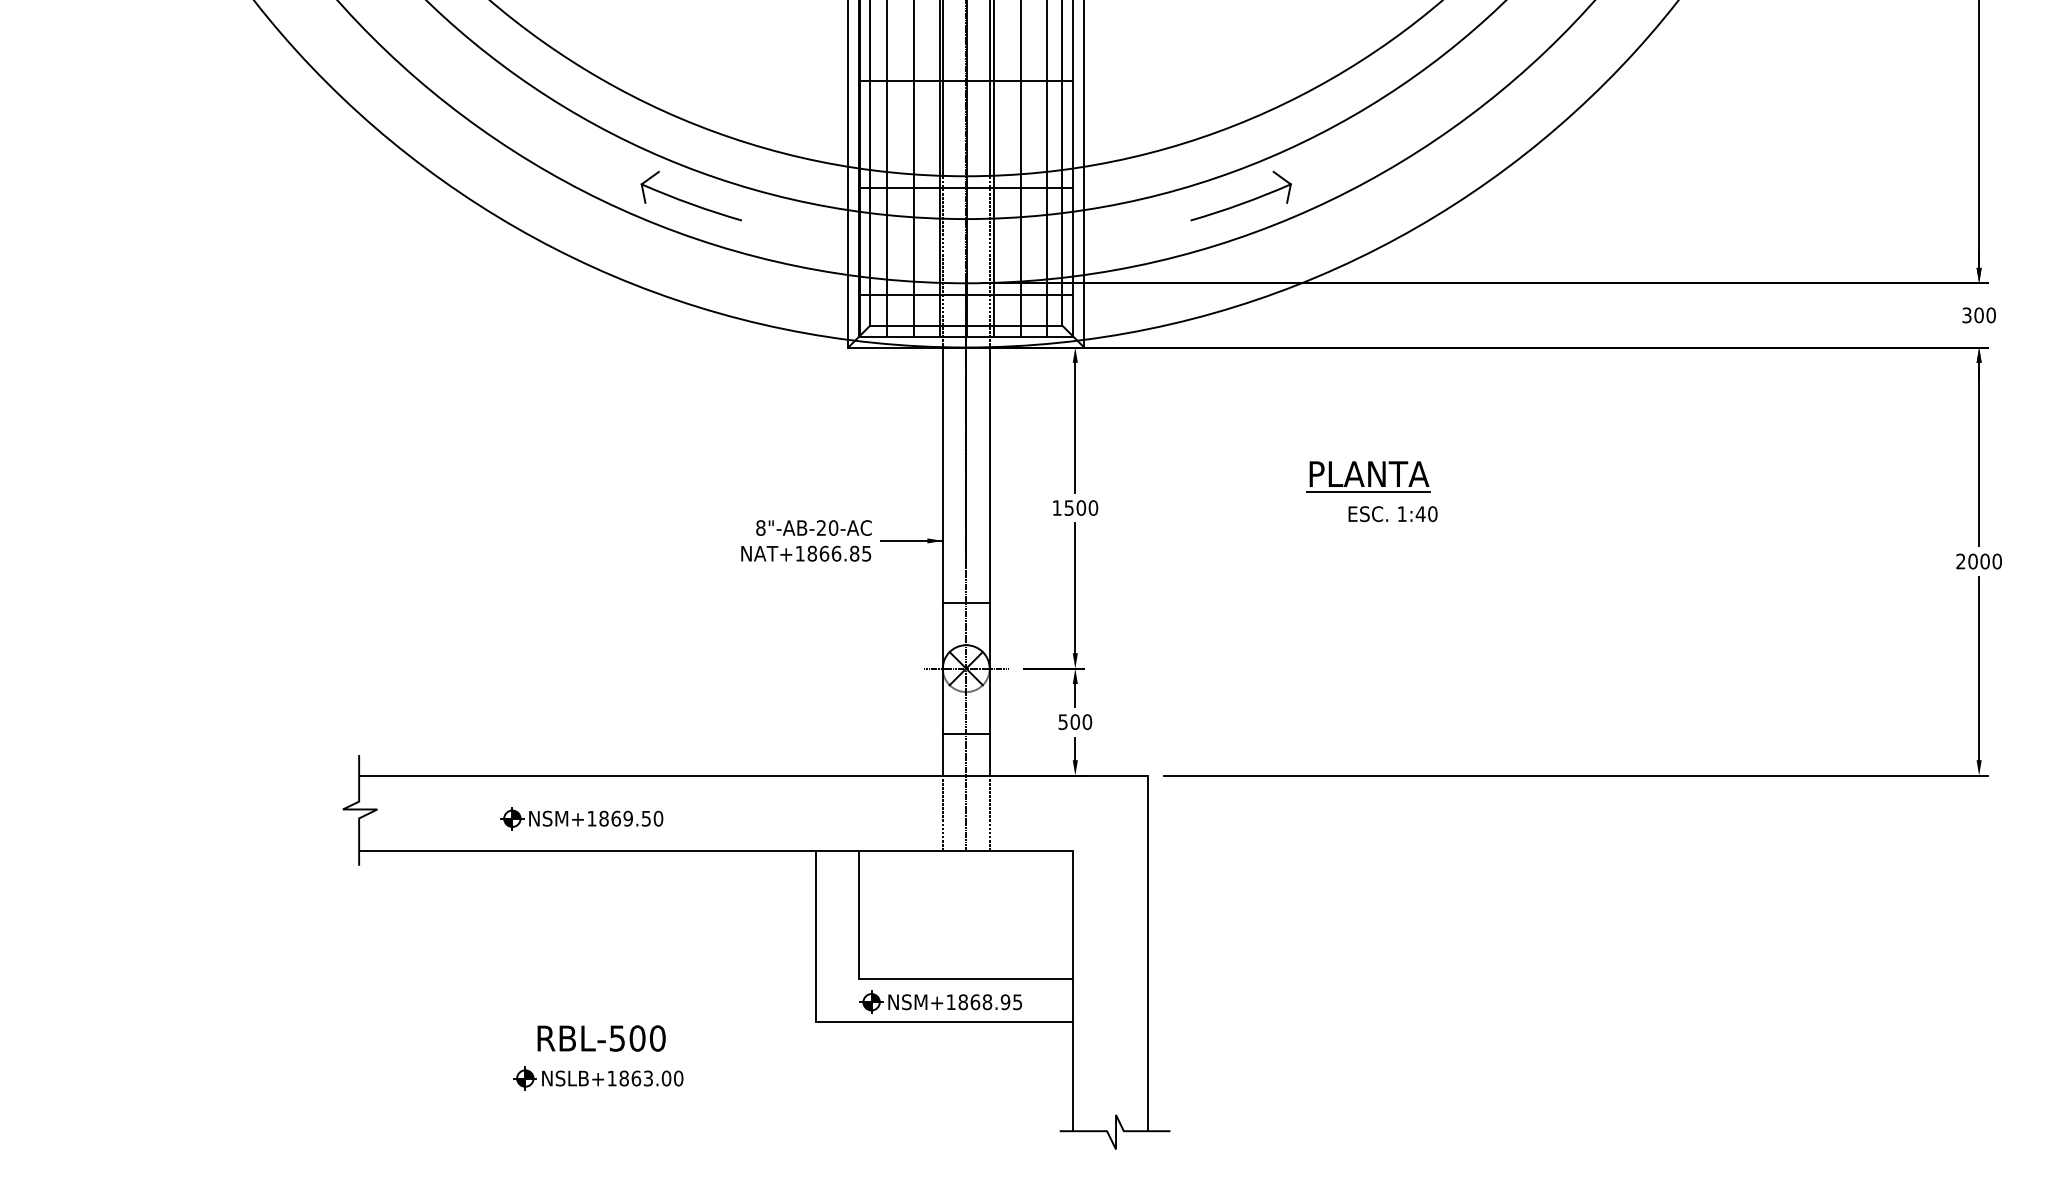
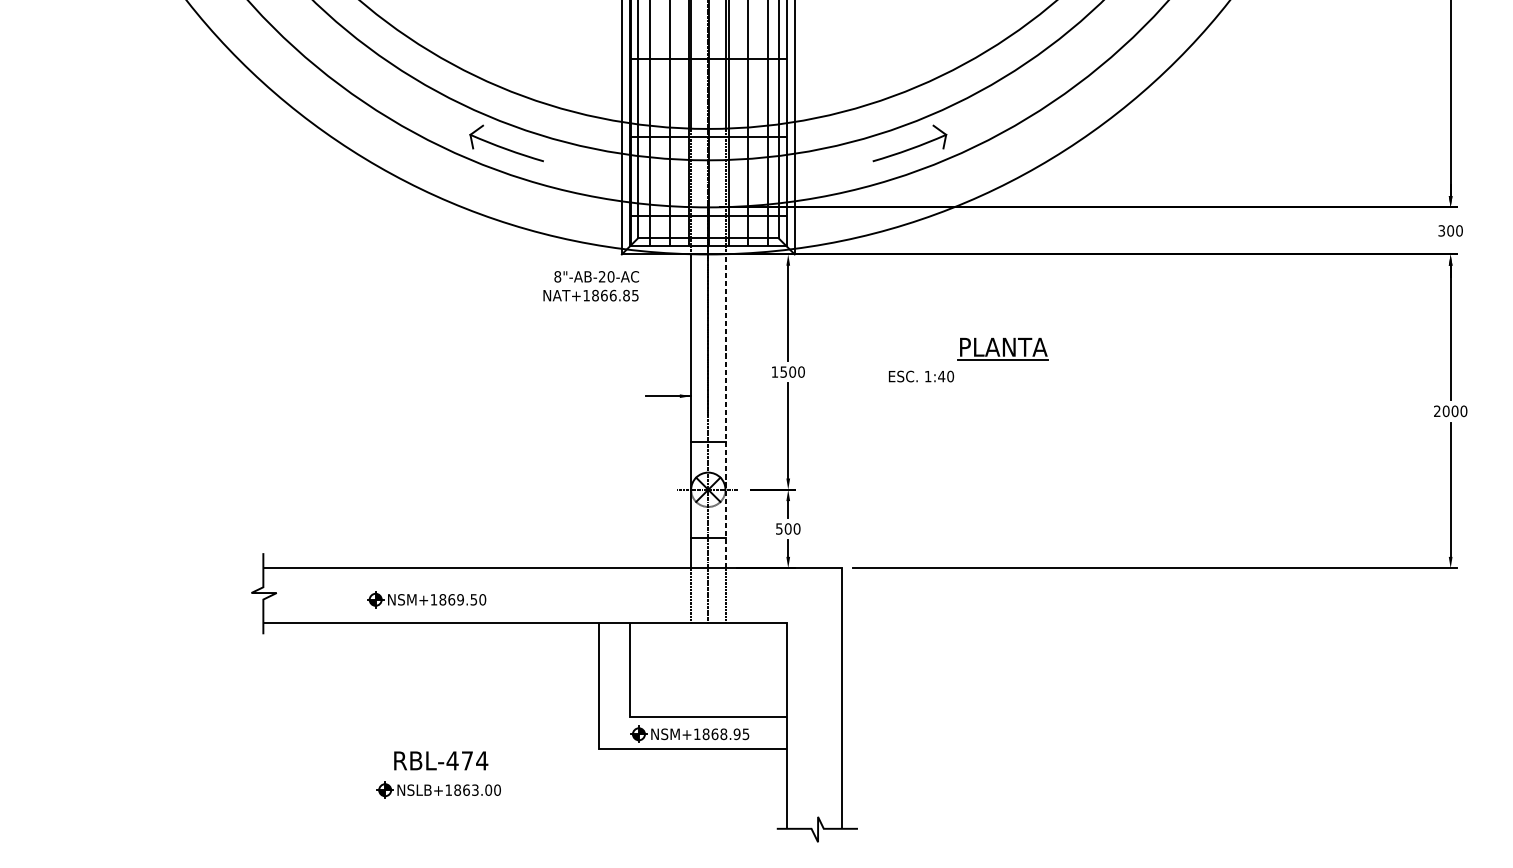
text: (1392, 514) -> (921, 376), moved
text: (806, 540) -> (591, 285), moved
line: (989, 560) -> (725, 410), solid -> dashed
text: (637, 1038) -> (467, 760), RBL-500 -> RBL-474

